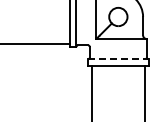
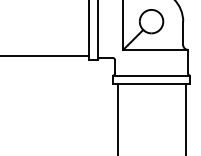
line: (118, 59) -> (151, 76), dashed -> solid

